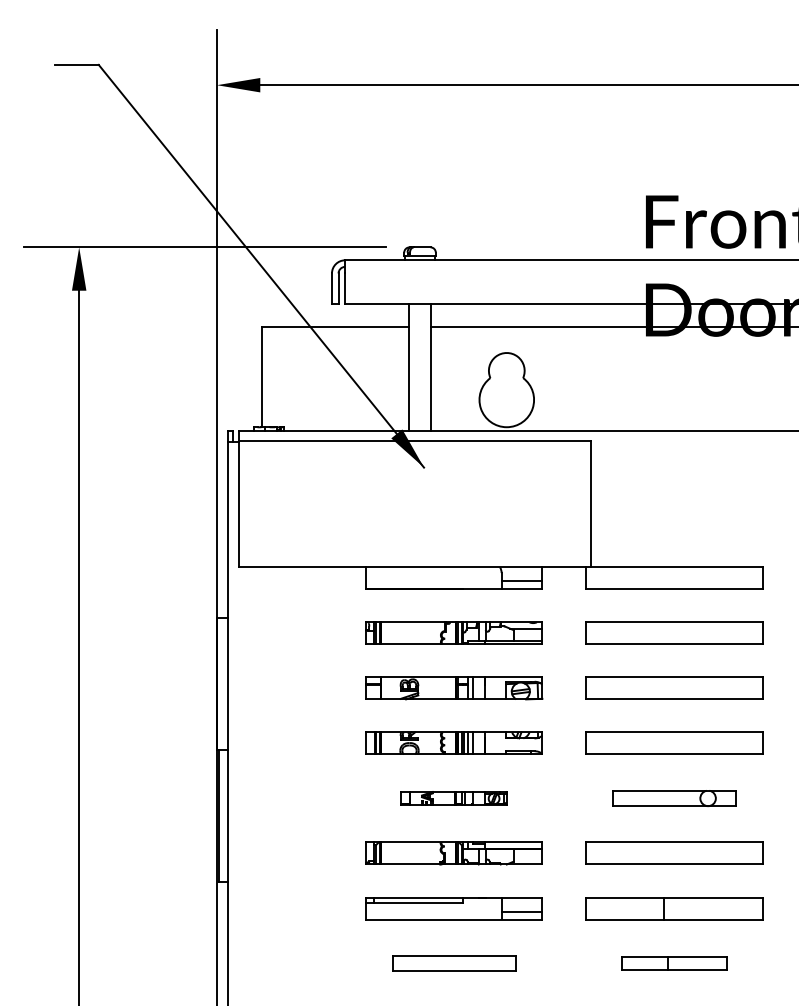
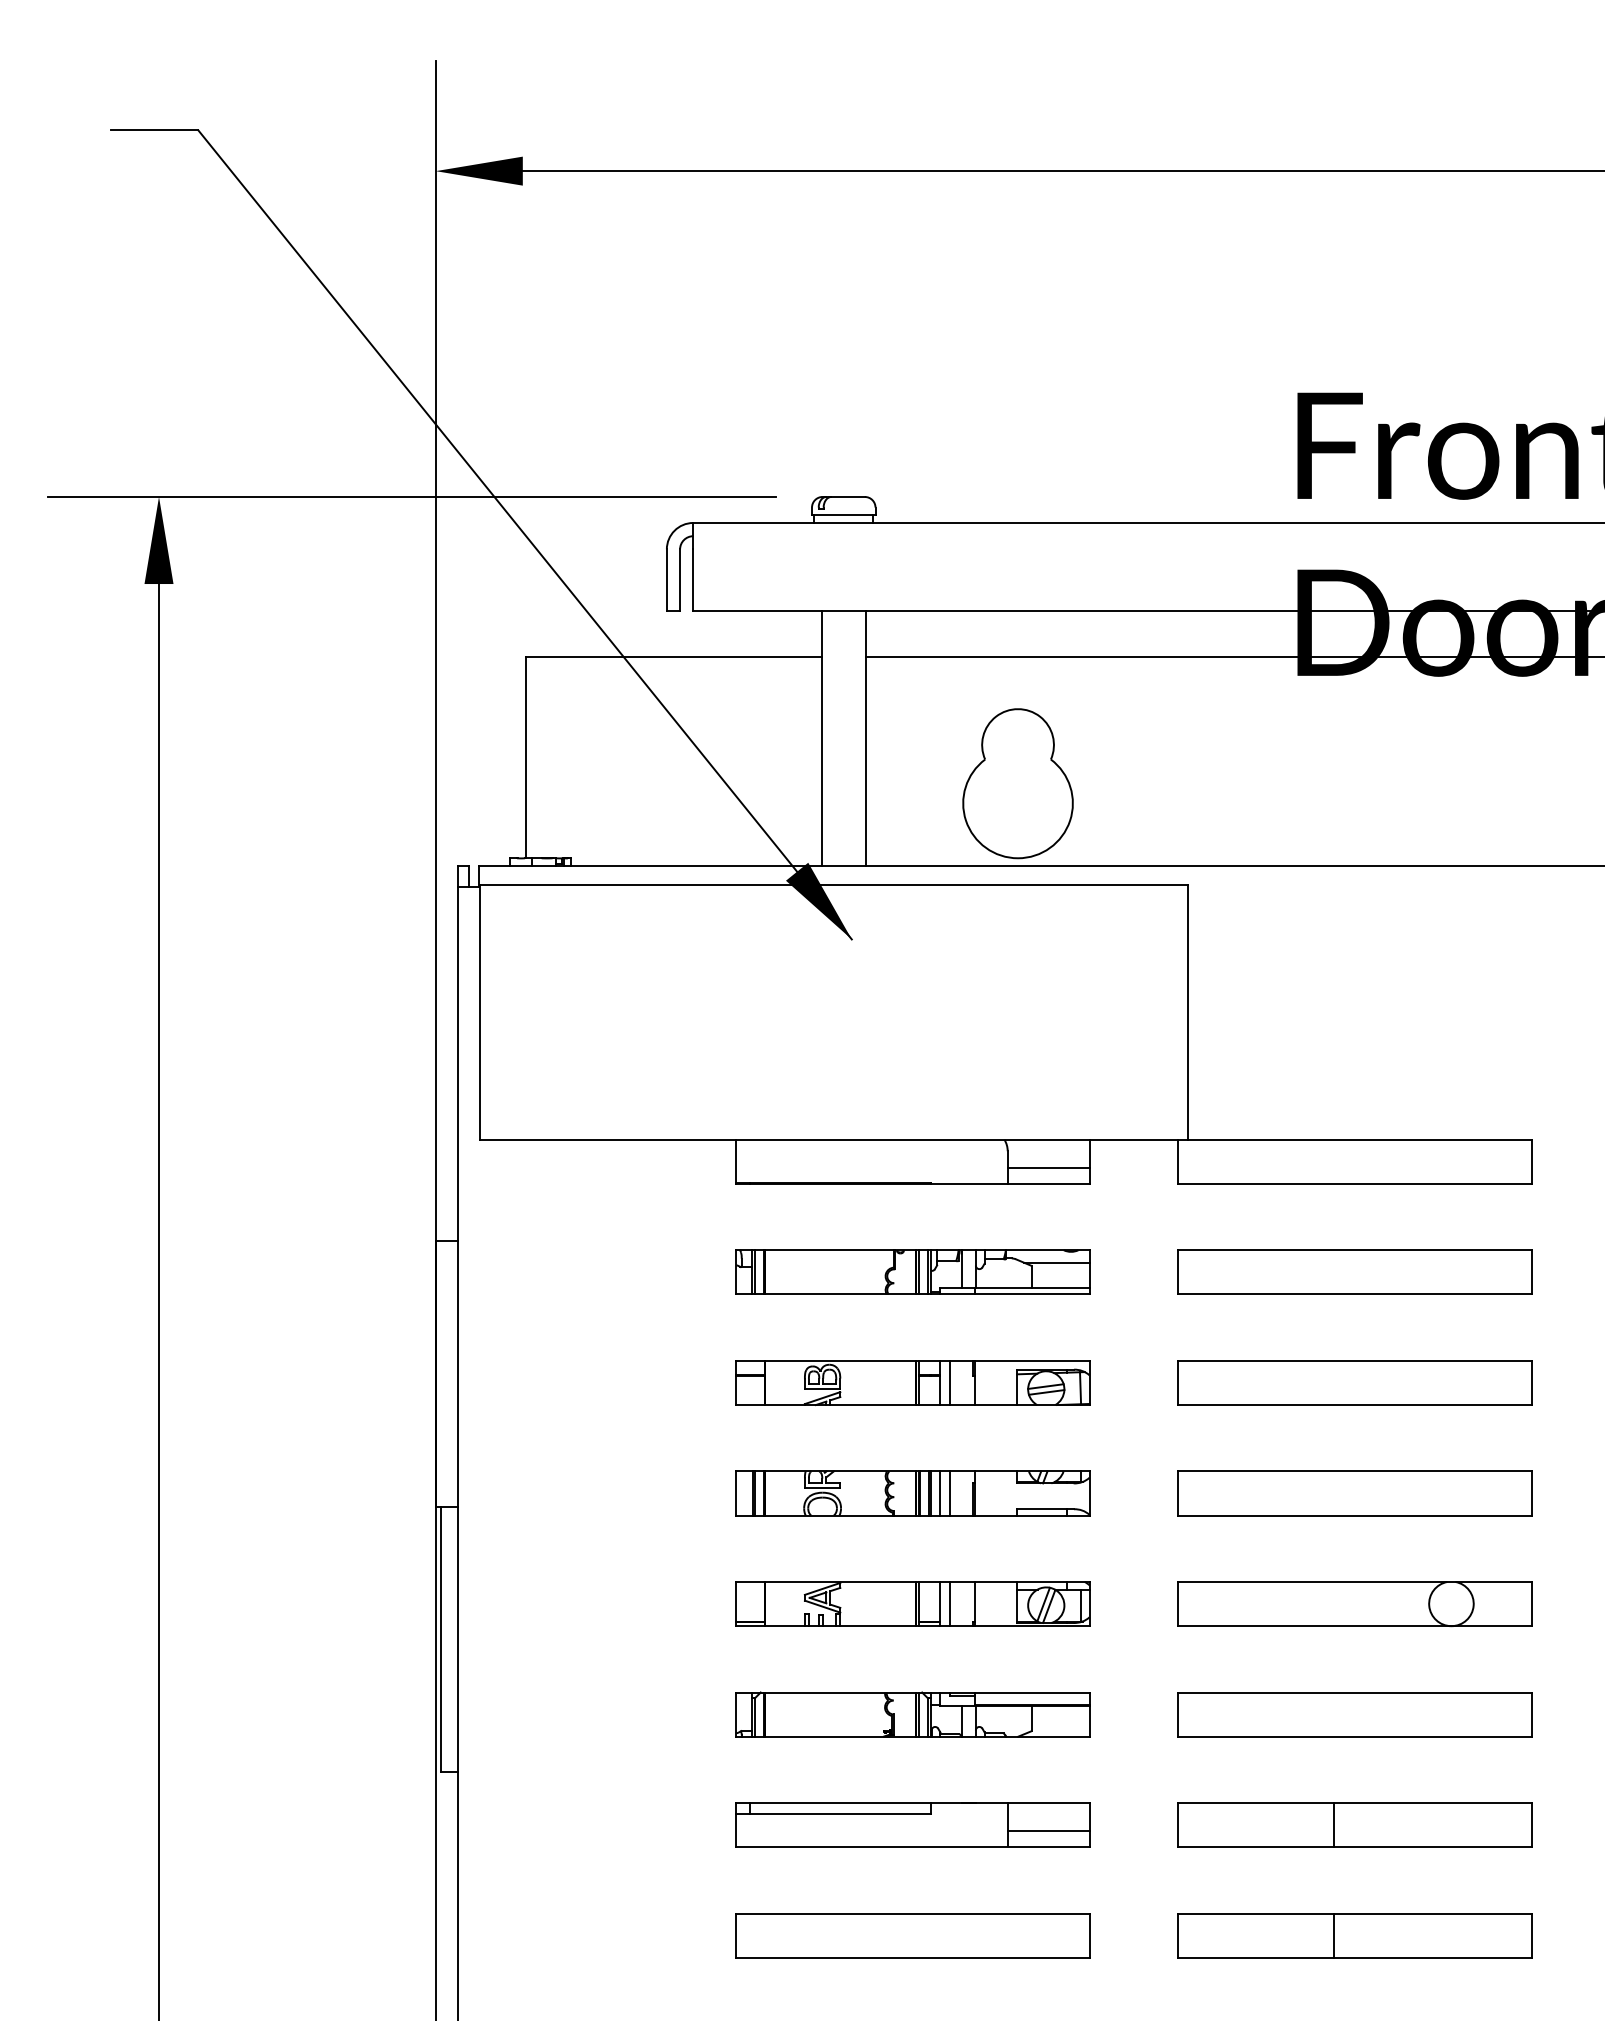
part: (453, 797) -> (910, 1602), size x1.67
part: (674, 798) -> (1354, 1604), size x1.43
part: (453, 963) -> (910, 1935), size x1.43
part: (674, 963) -> (1354, 1935), size x1.67

